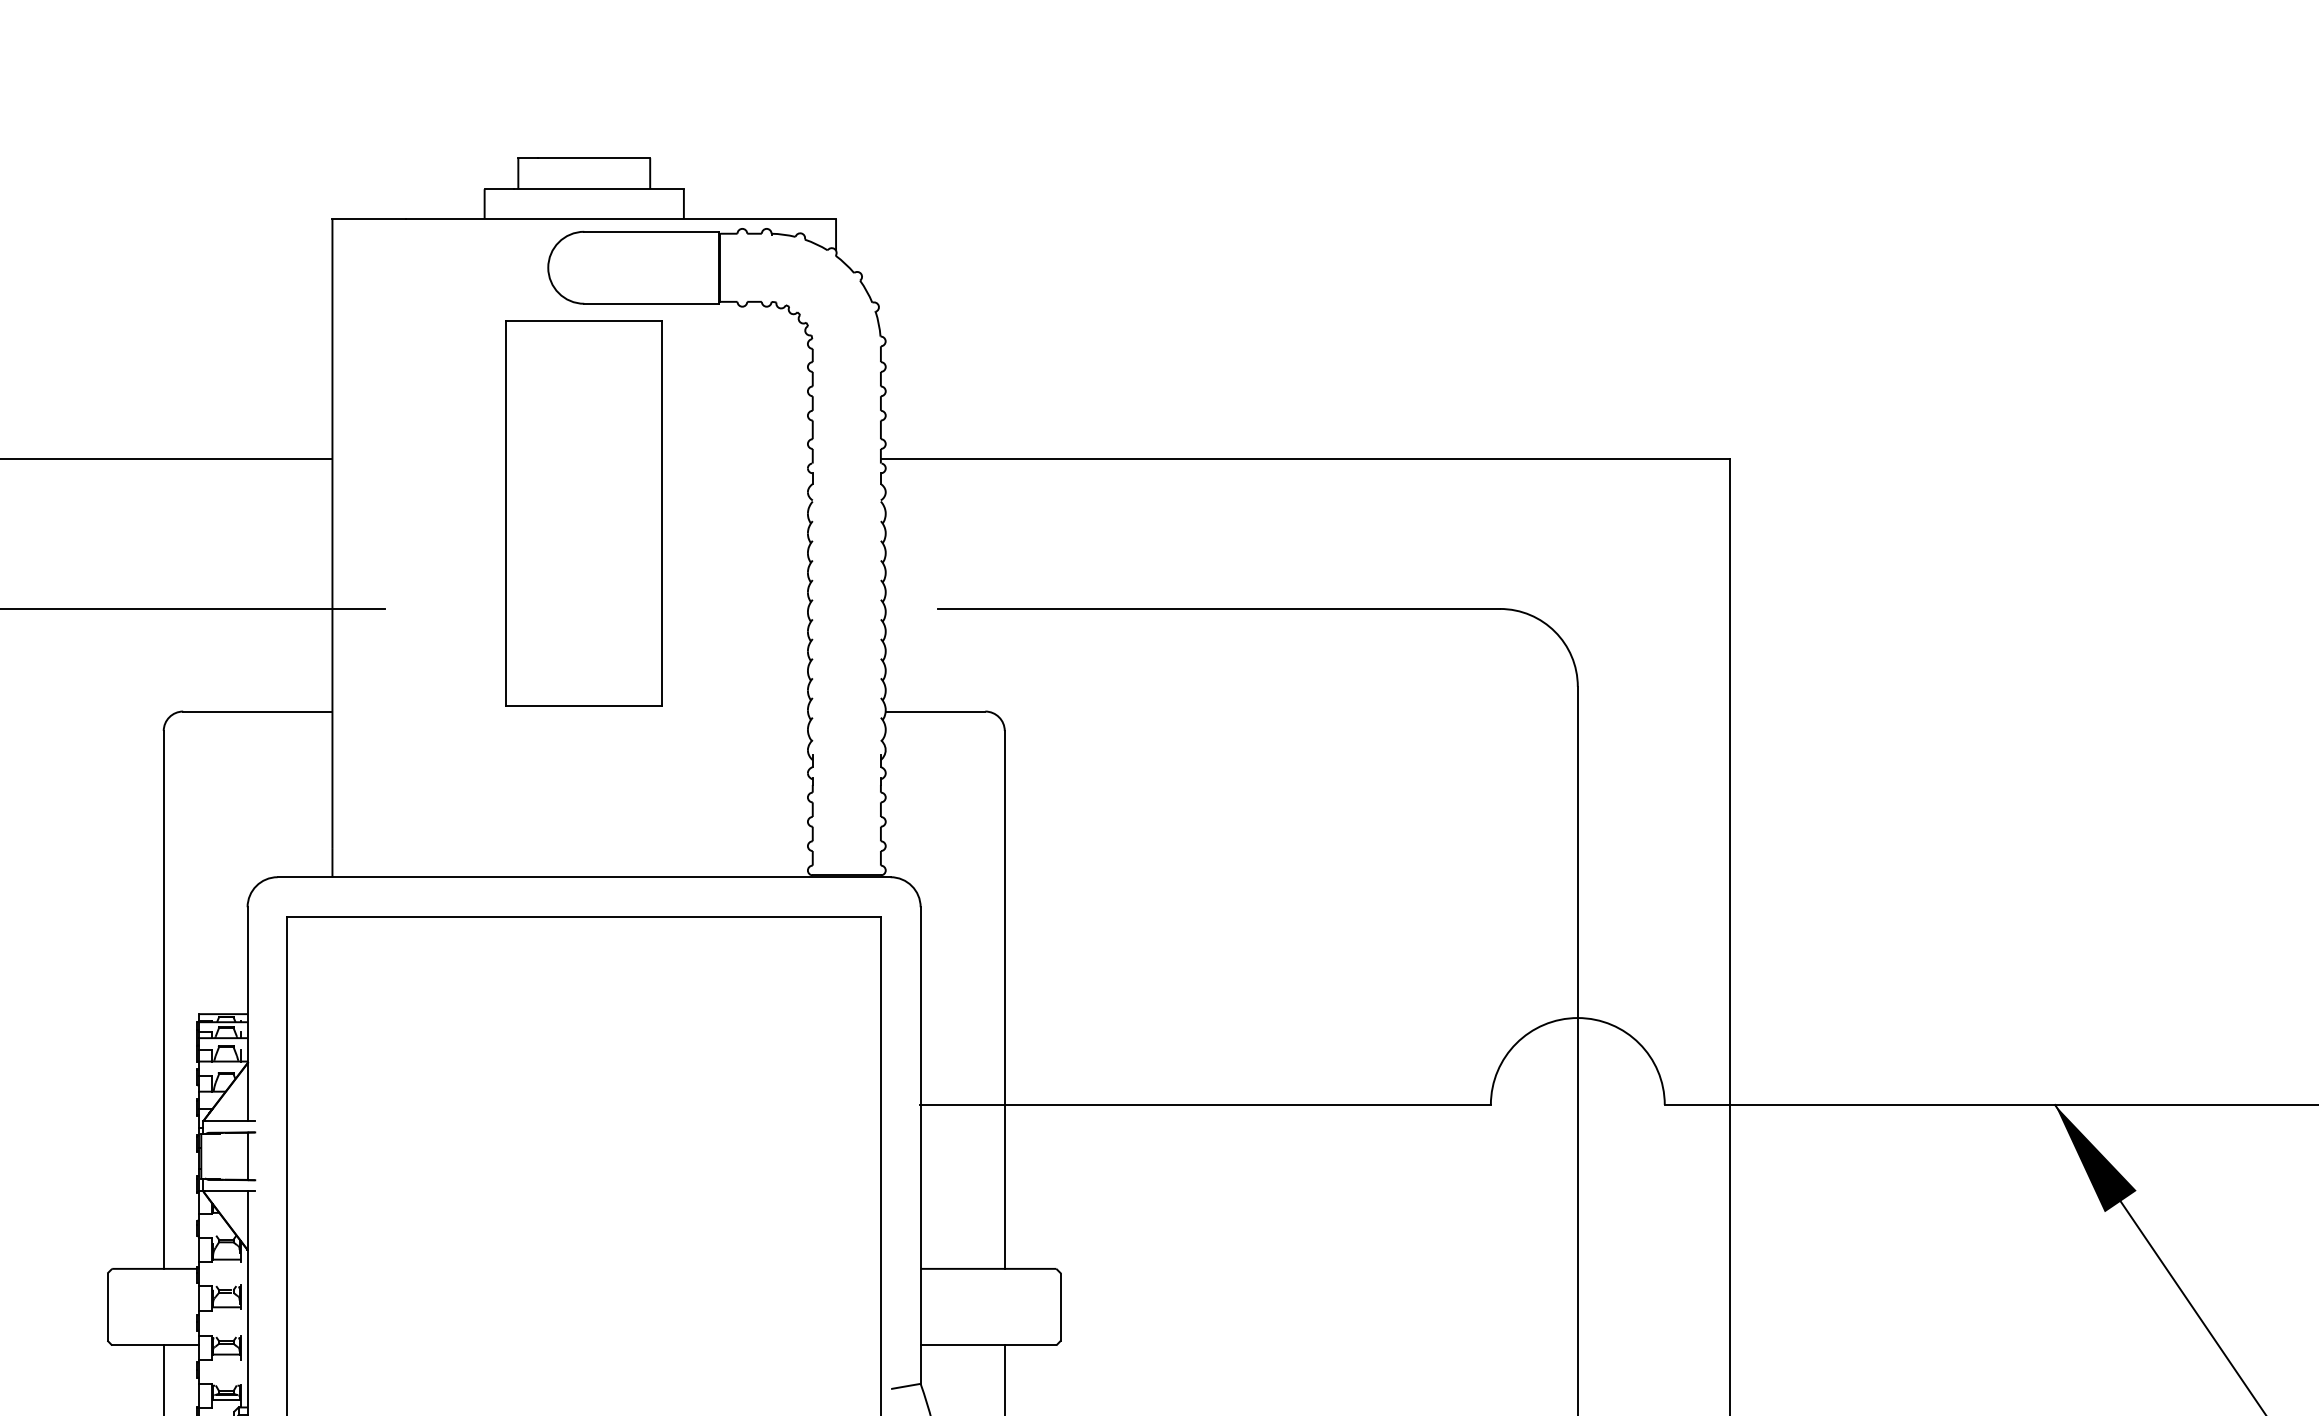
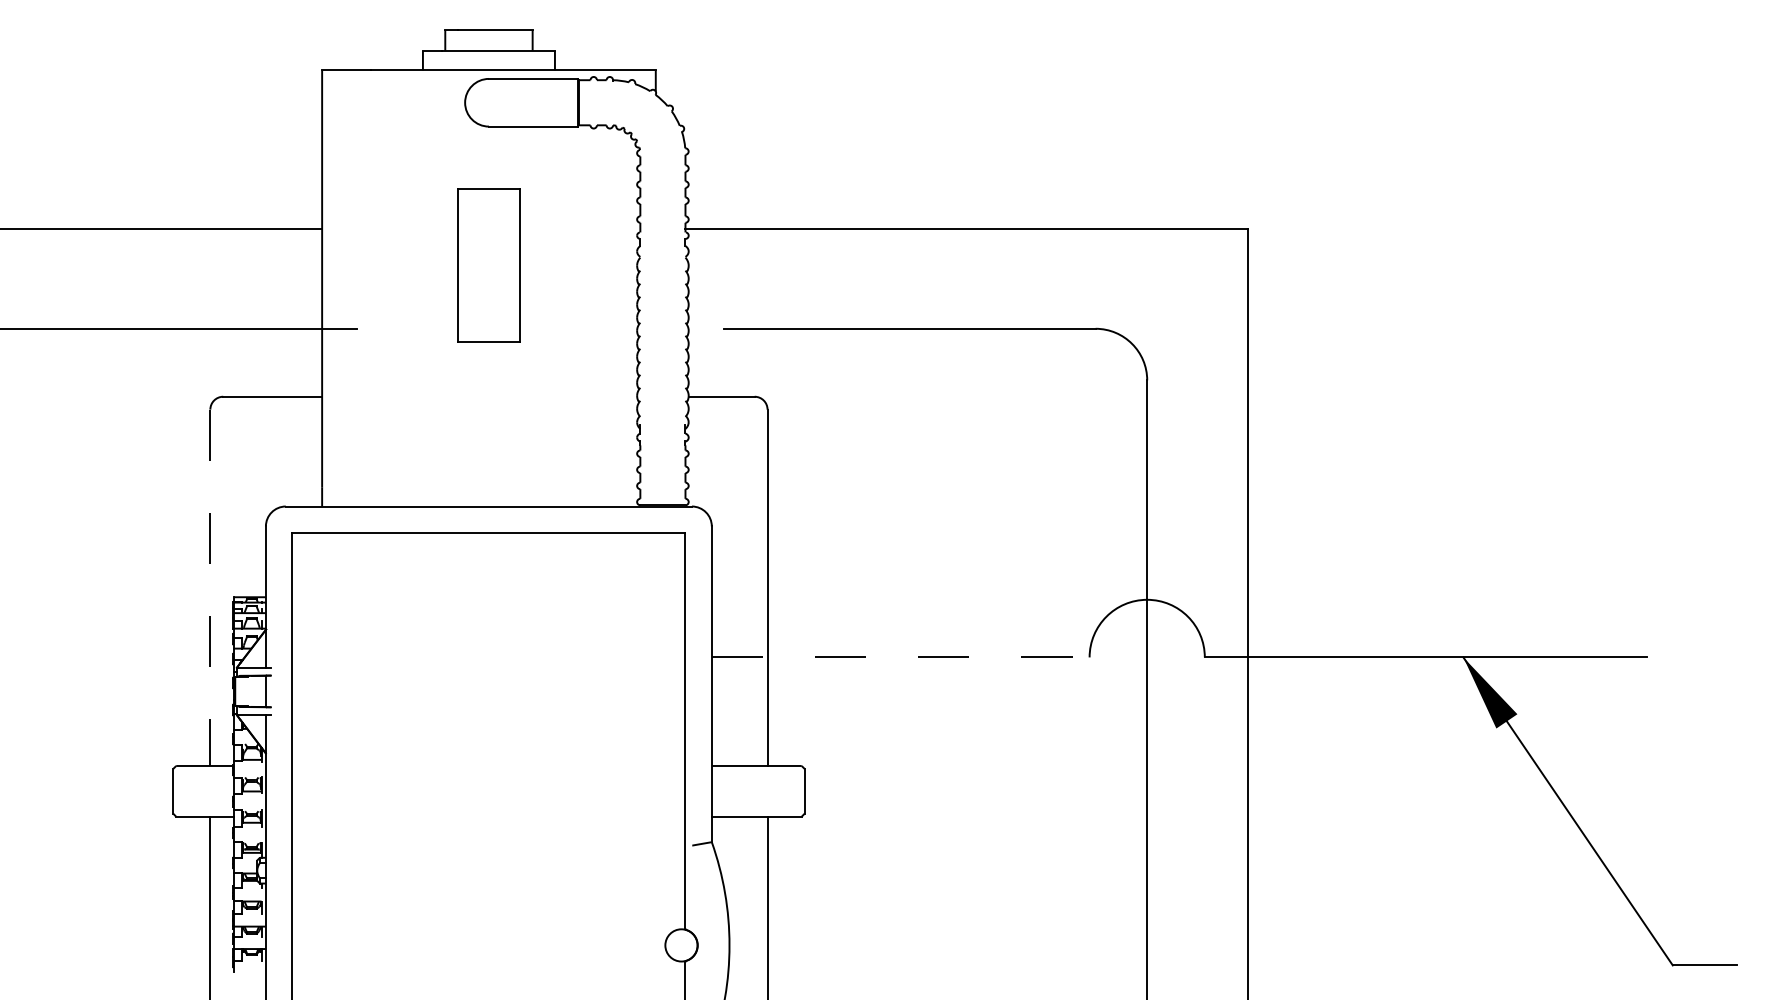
part: (583, 513) -> (488, 265), size x0.6
line: (163, 1000) -> (210, 588), solid -> dashed
line: (1206, 1105) -> (901, 657), solid -> dashed

